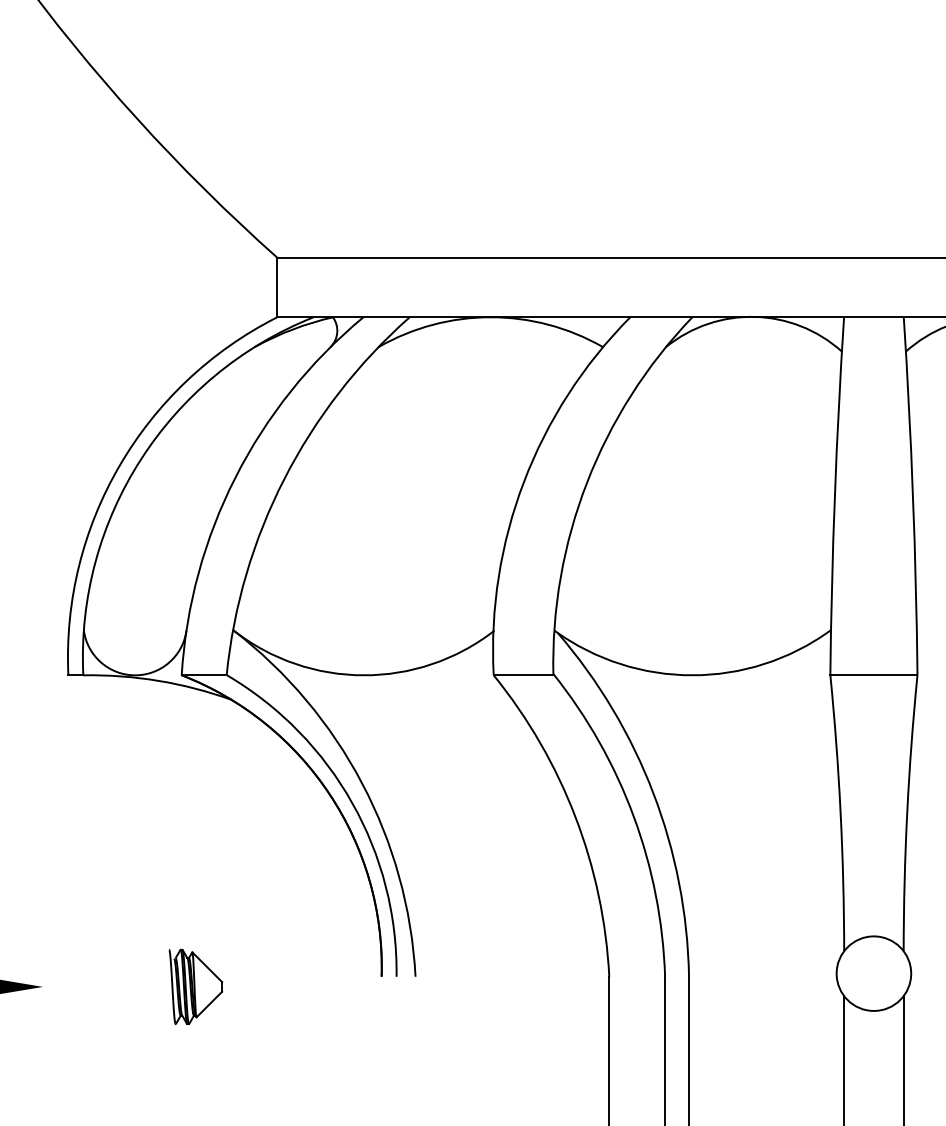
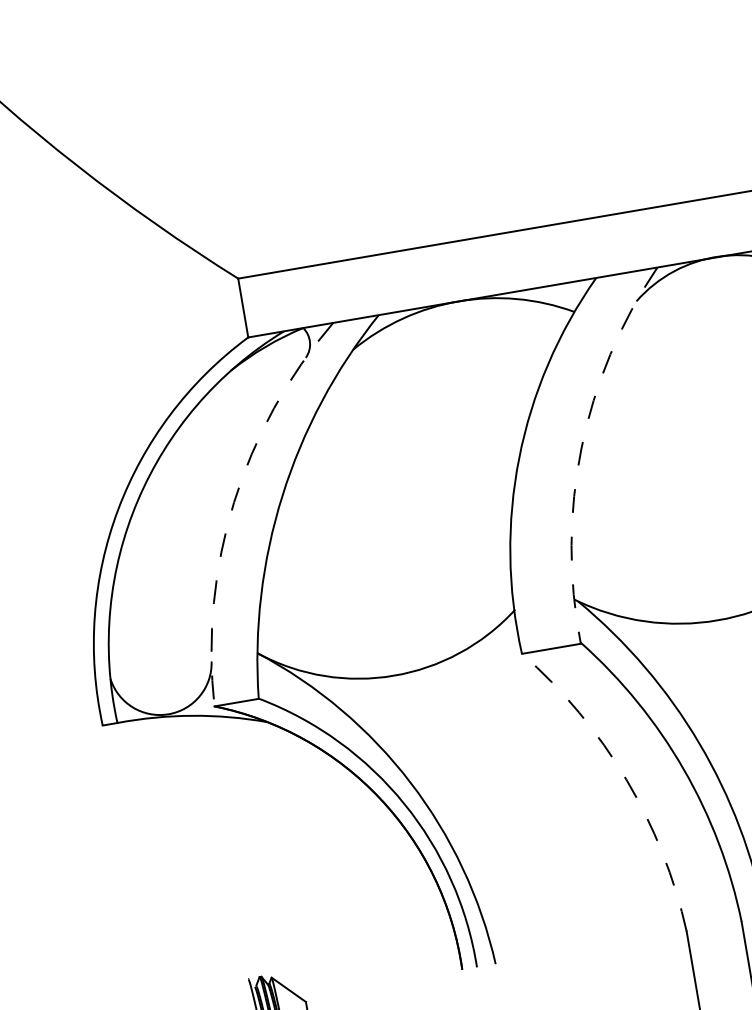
arc: (235, 477) -> (234, 502), solid -> dashed
arc: (587, 482) -> (581, 447), solid -> dashed
arc: (575, 816) -> (626, 779), solid -> dashed

